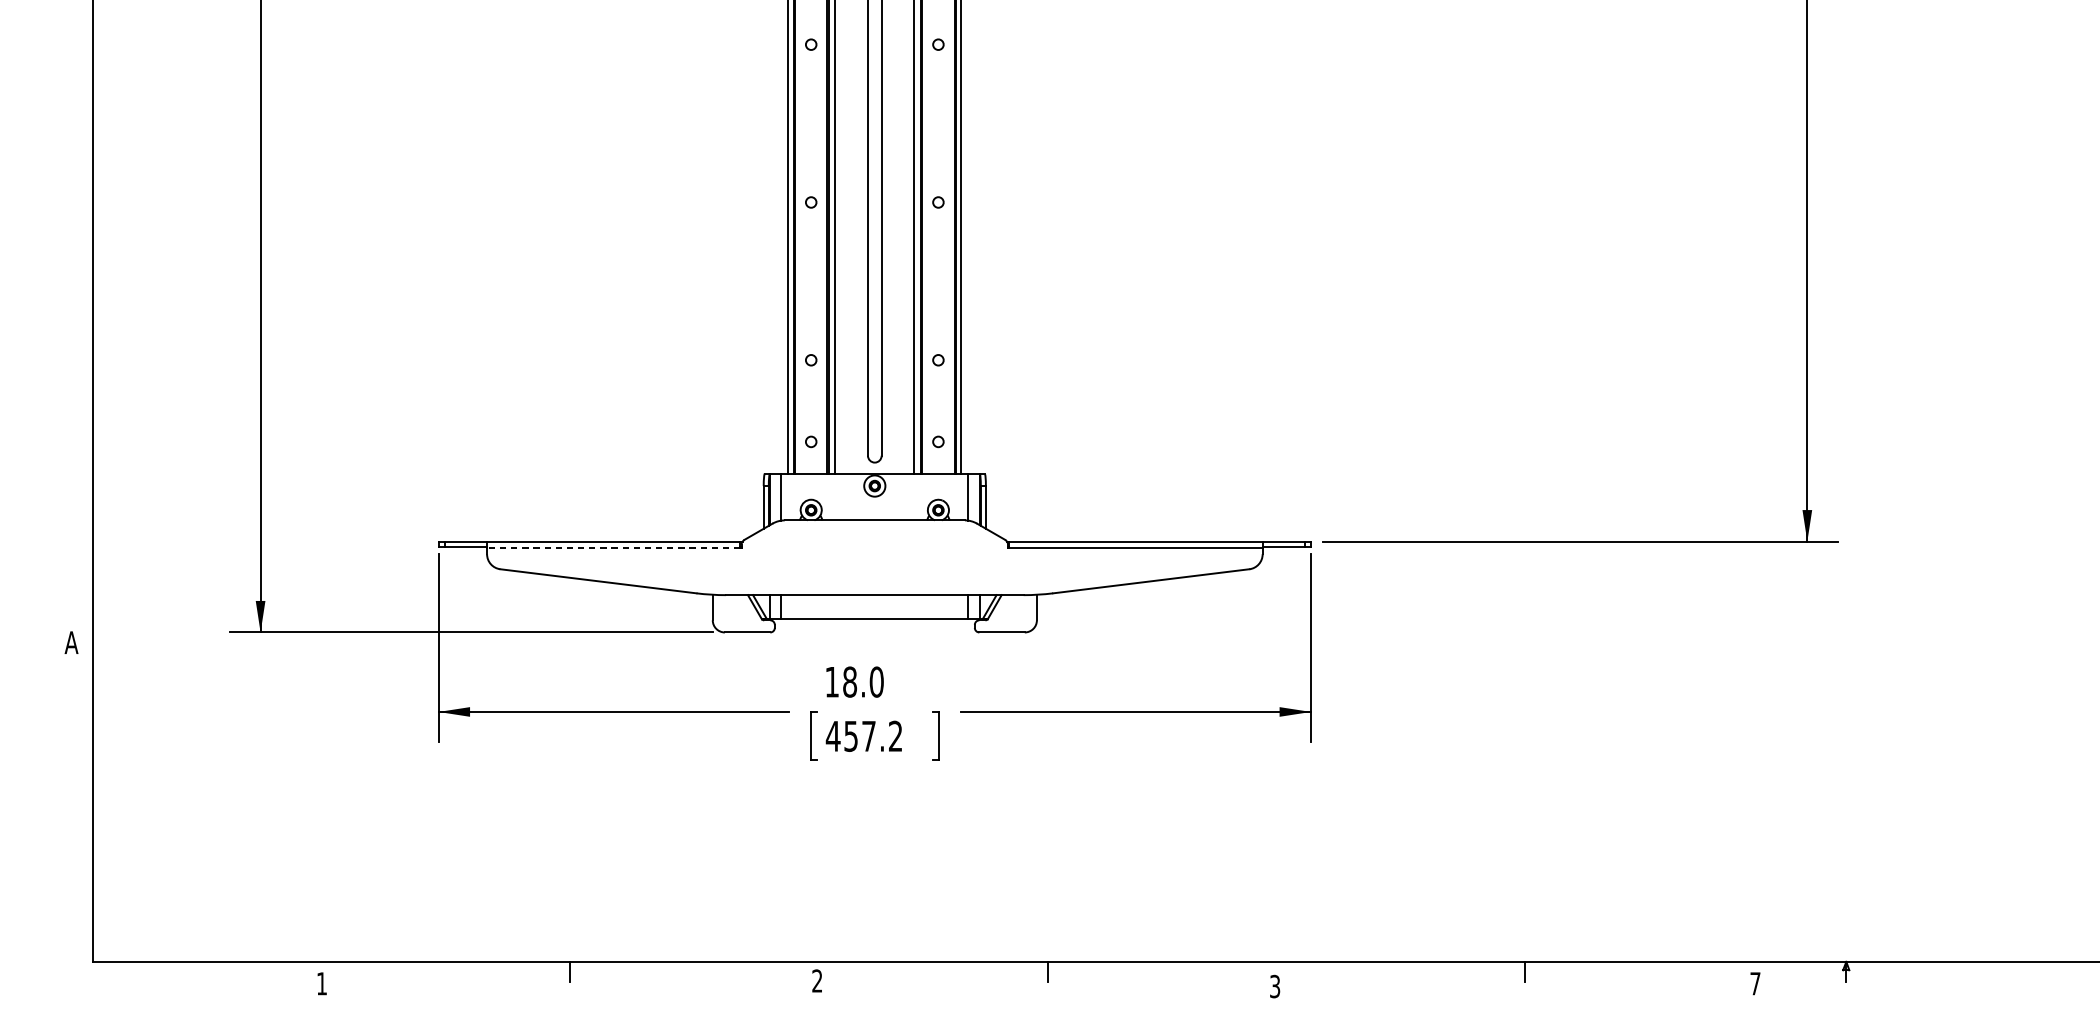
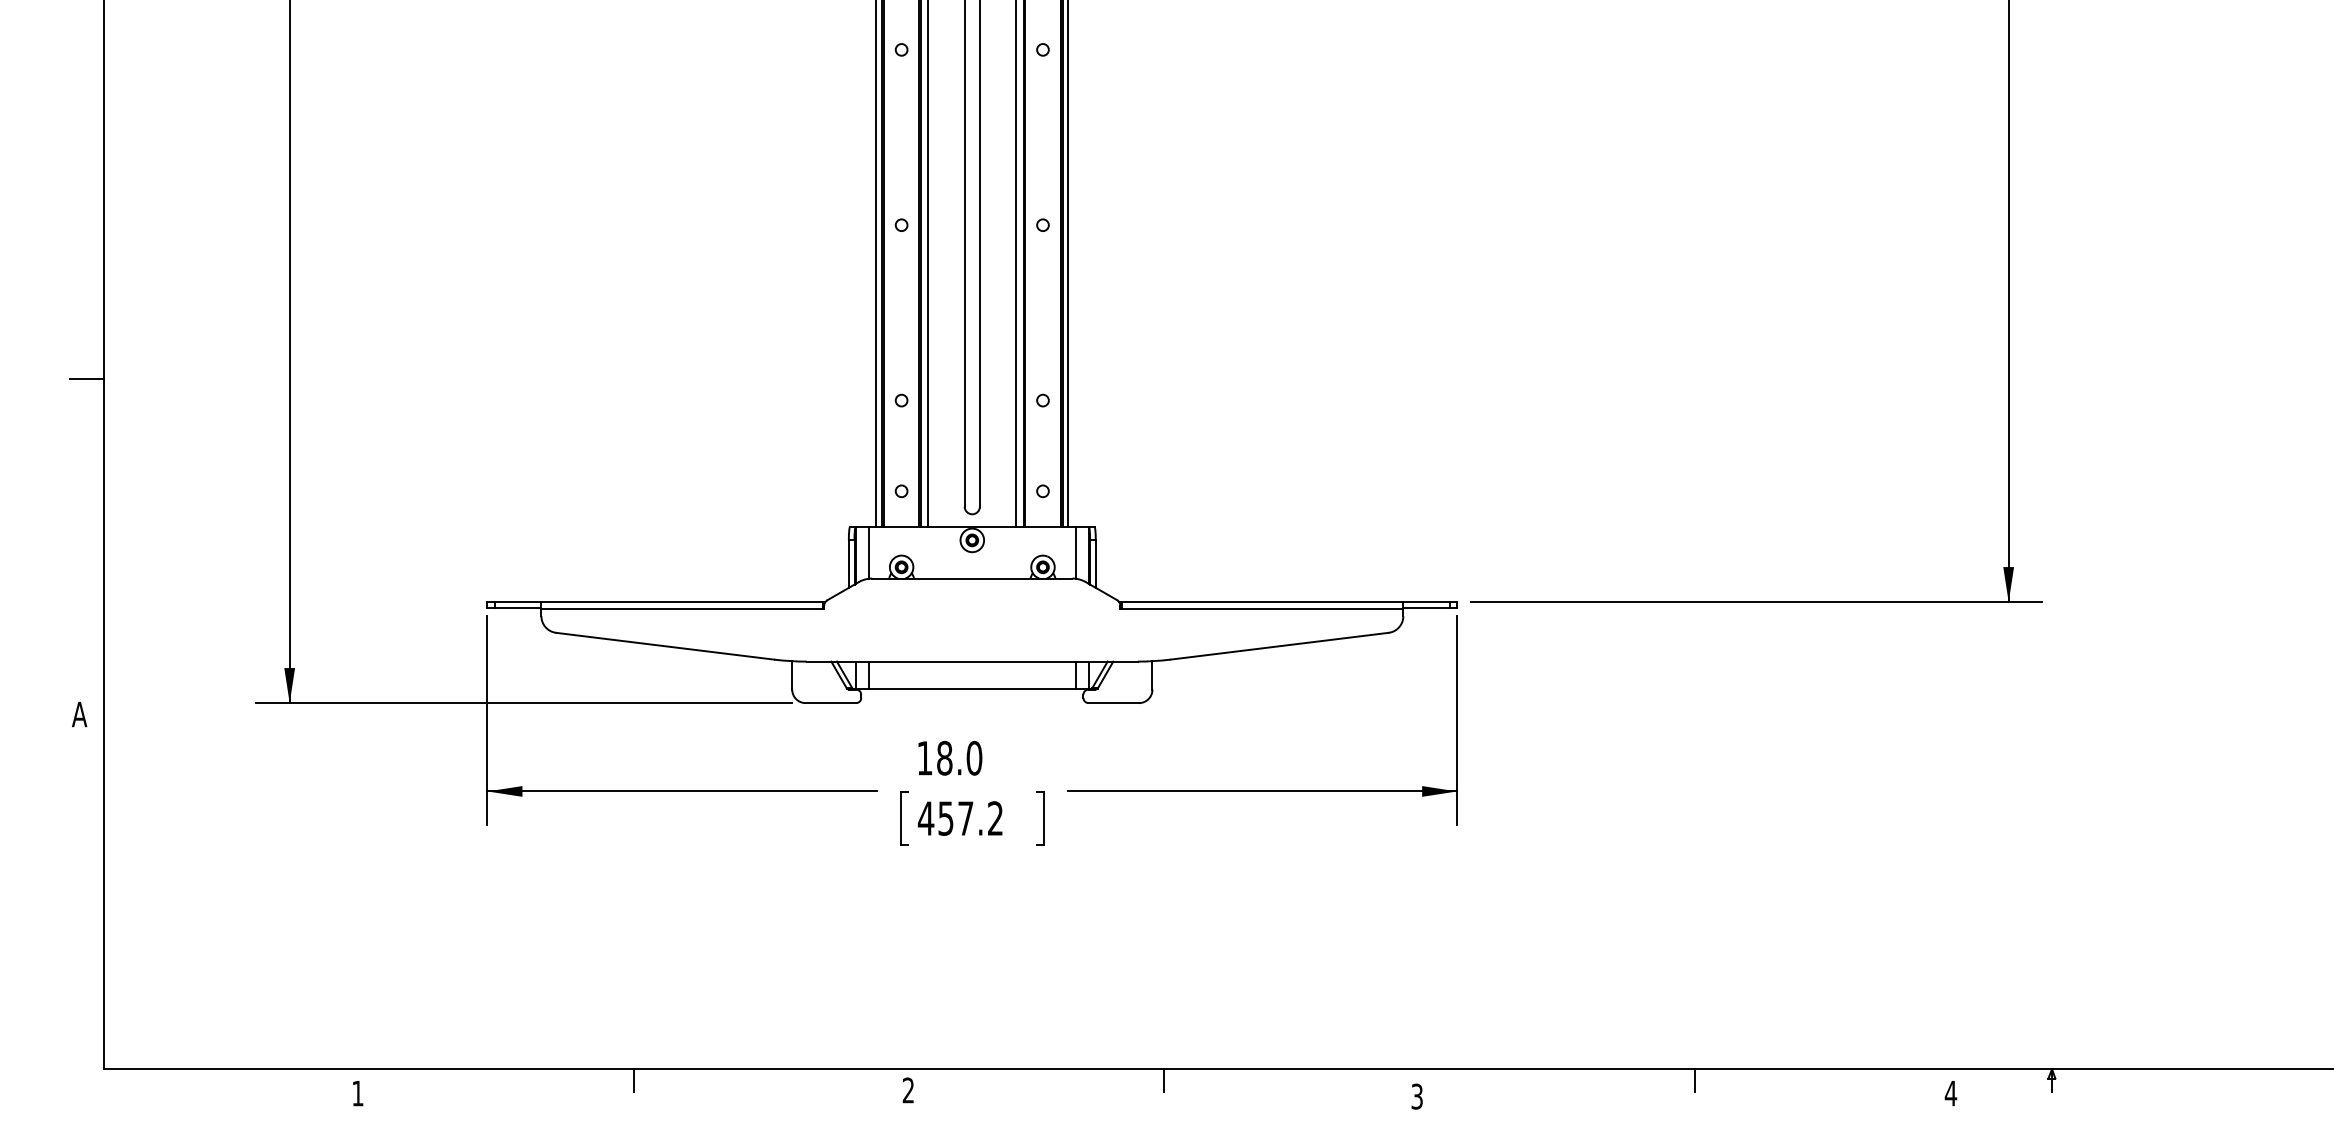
line: (77, 340) -> (86, 378), added
line: (614, 548) -> (682, 609), dashed -> solid
text: (1754, 983) -> (1950, 1093), 7 -> 4

